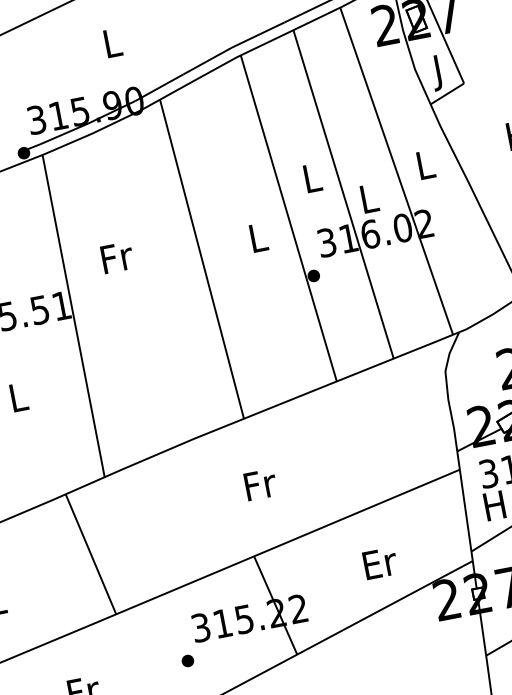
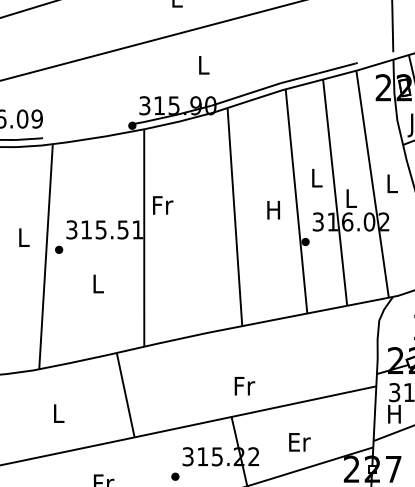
text: (257, 236) -> (273, 209), L -> H
text: (118, 257) -> (163, 205), moved
text: (259, 483) -> (244, 385), moved
text: (379, 563) -> (299, 442), moved

